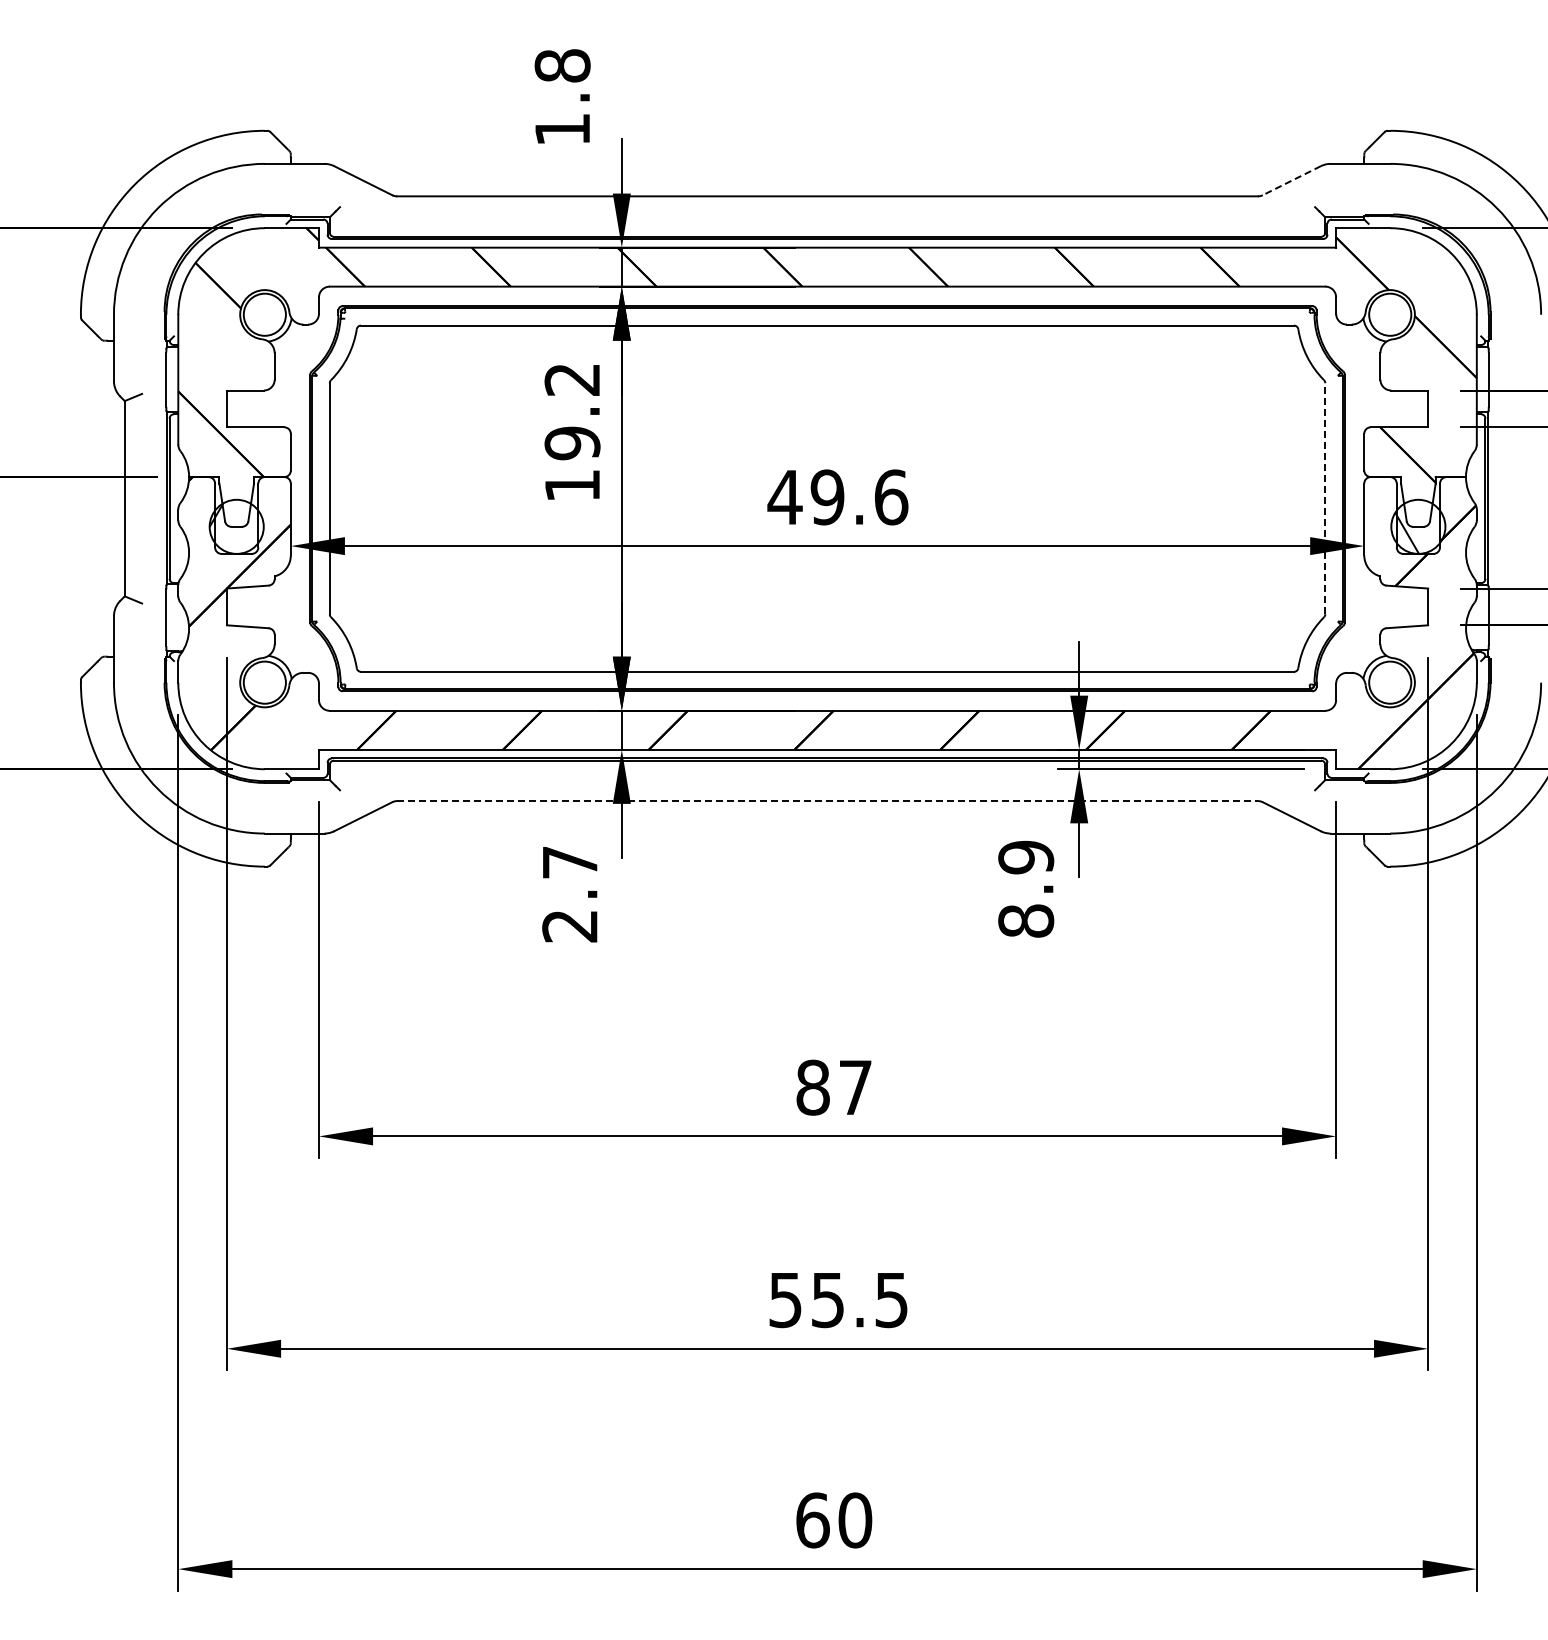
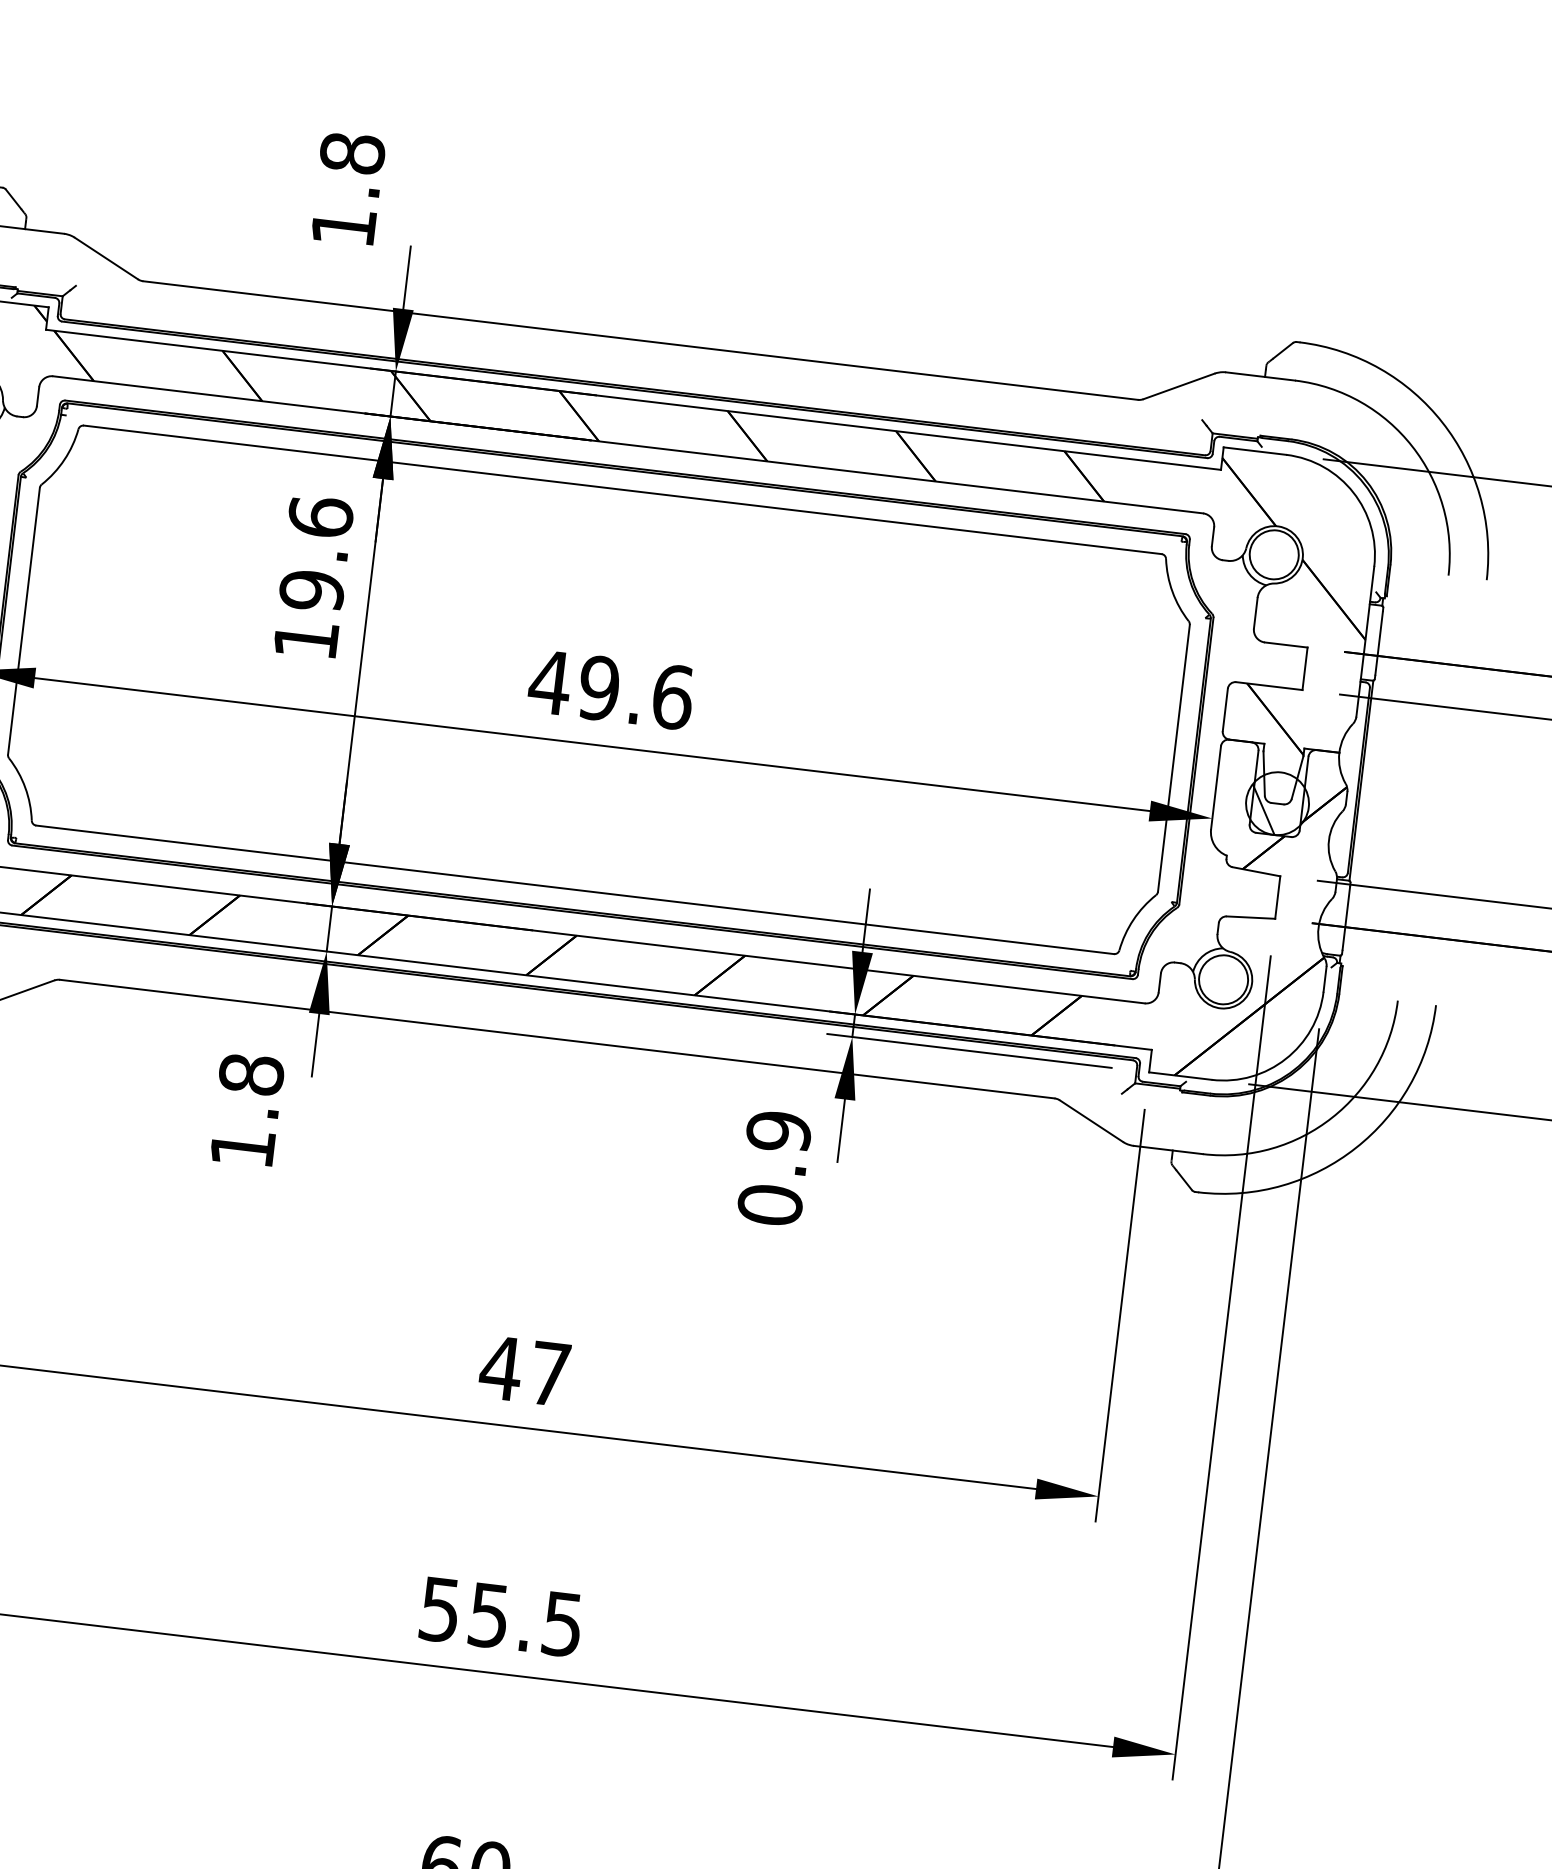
line: (1291, 180) -> (1178, 386), dashed -> solid
text: (572, 379) -> (320, 516), 19.2 -> 19.6
line: (1325, 498) -> (1174, 758), dashed -> solid
line: (828, 801) -> (558, 1039), dashed -> solid
text: (570, 893) -> (247, 1110), 2.7 -> 1.8
text: (1026, 920) -> (770, 1204), 8.9 -> 0.9
text: (812, 1087) -> (500, 1367), 87 -> 47

